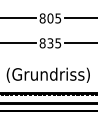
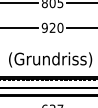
text: (50, 43) -> (52, 28), 835 -> 920

